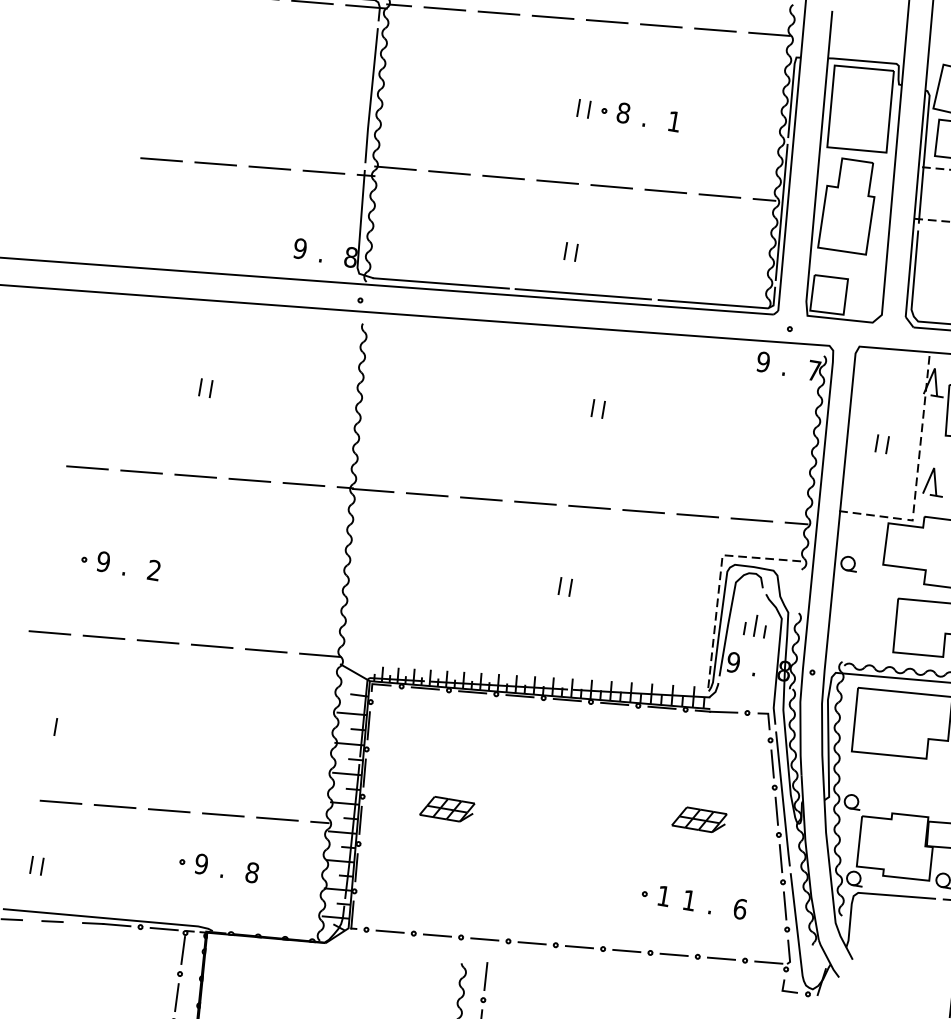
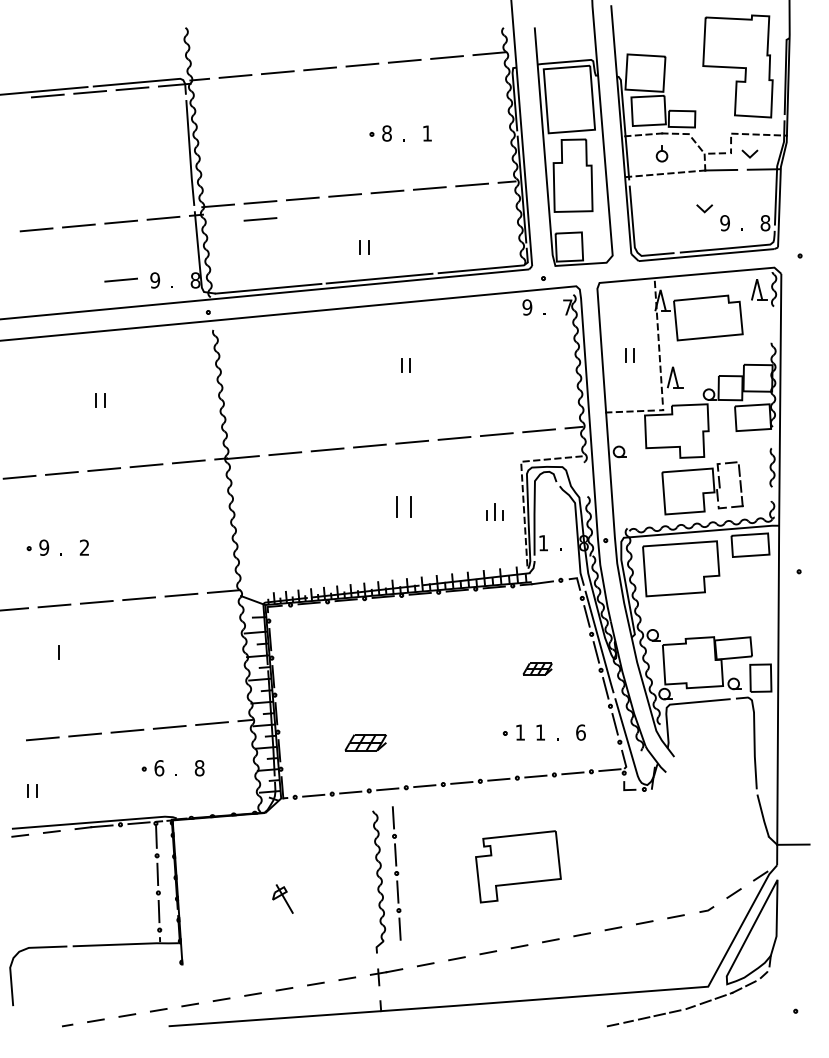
part: (583, 108) -> (355, 135), removed
line: (445, 194) -> (260, 219), added
line: (256, 240) -> (120, 279), added
part: (564, 586) -> (403, 506), size x1.6
part: (755, 625) -> (494, 511), moved
text: (733, 662) -> (543, 543), 9 -> 1
line: (55, 727) -> (58, 652), moved
part: (446, 808) -> (365, 742), moved
part: (699, 819) -> (537, 668), size x0.7
text: (201, 864) -> (159, 768), 9 -> 6

